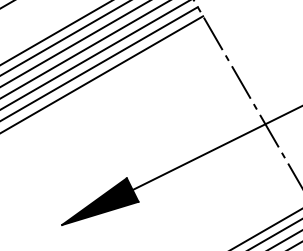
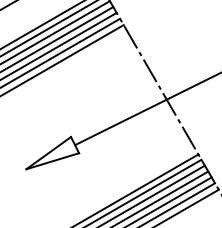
fill: (99, 202) -> (52, 153), removed

